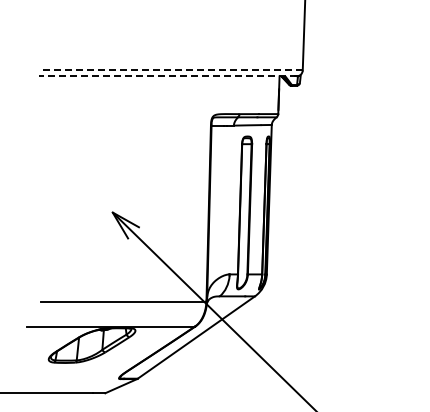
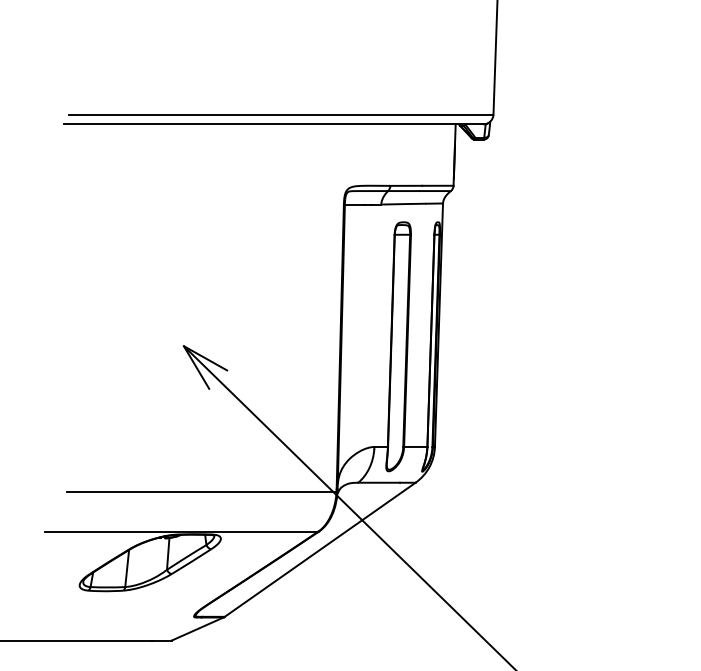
line: (171, 70) -> (279, 114), dashed -> solid
line: (167, 76) -> (273, 124), dashed -> solid

